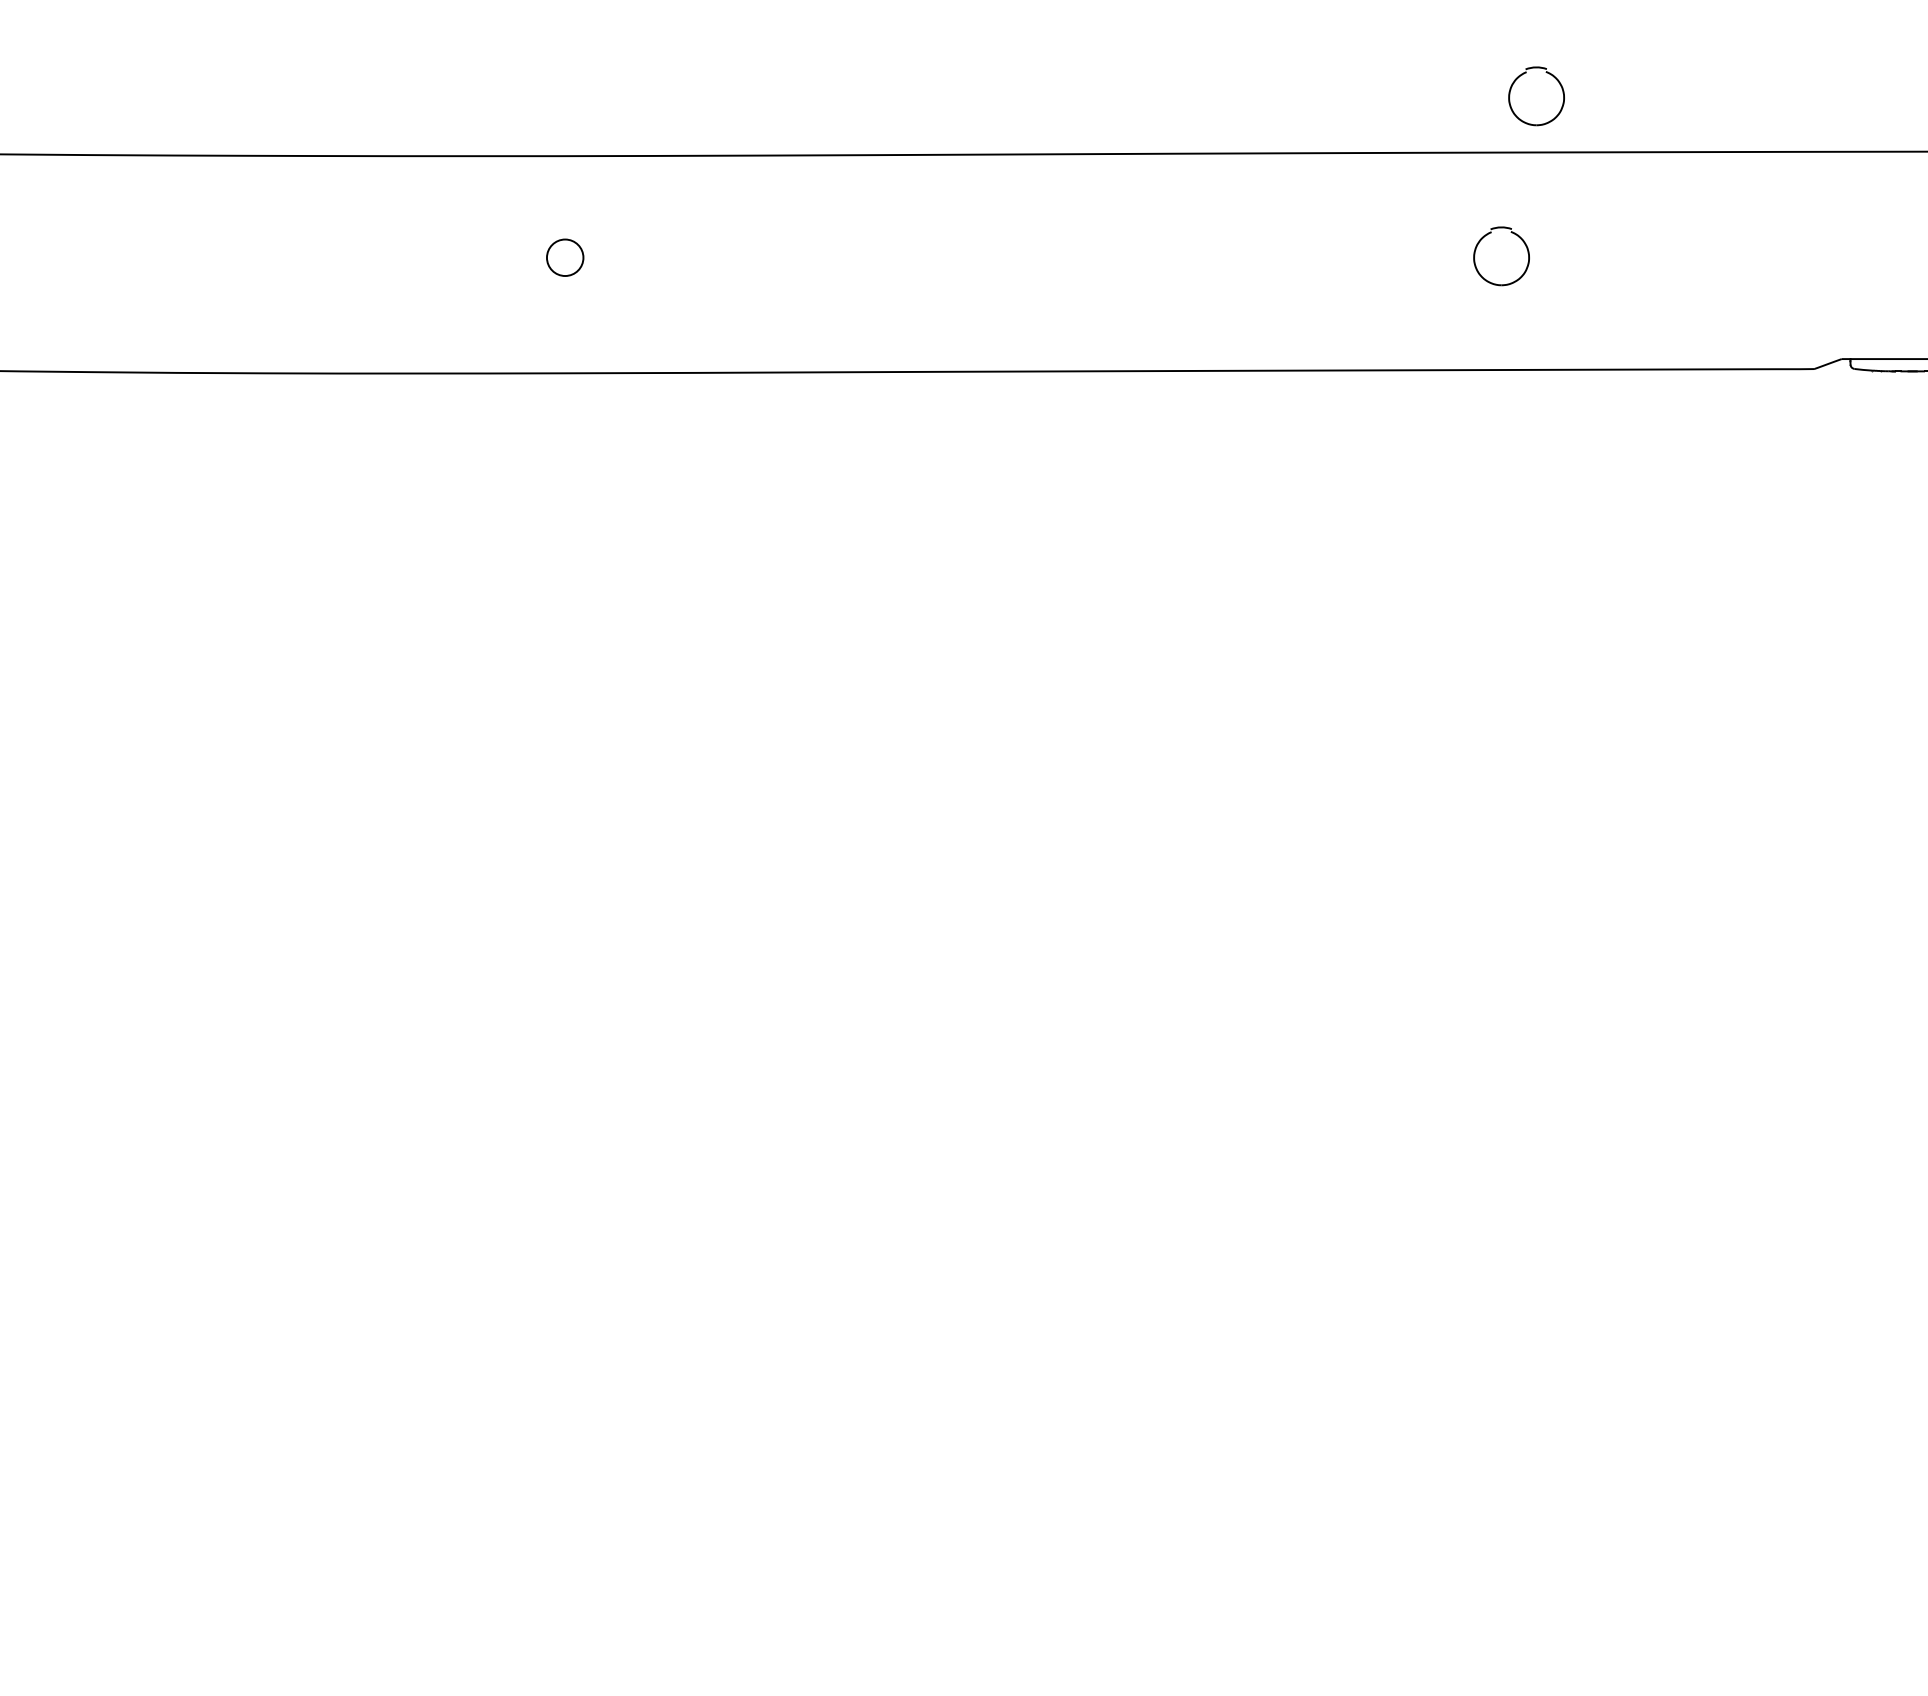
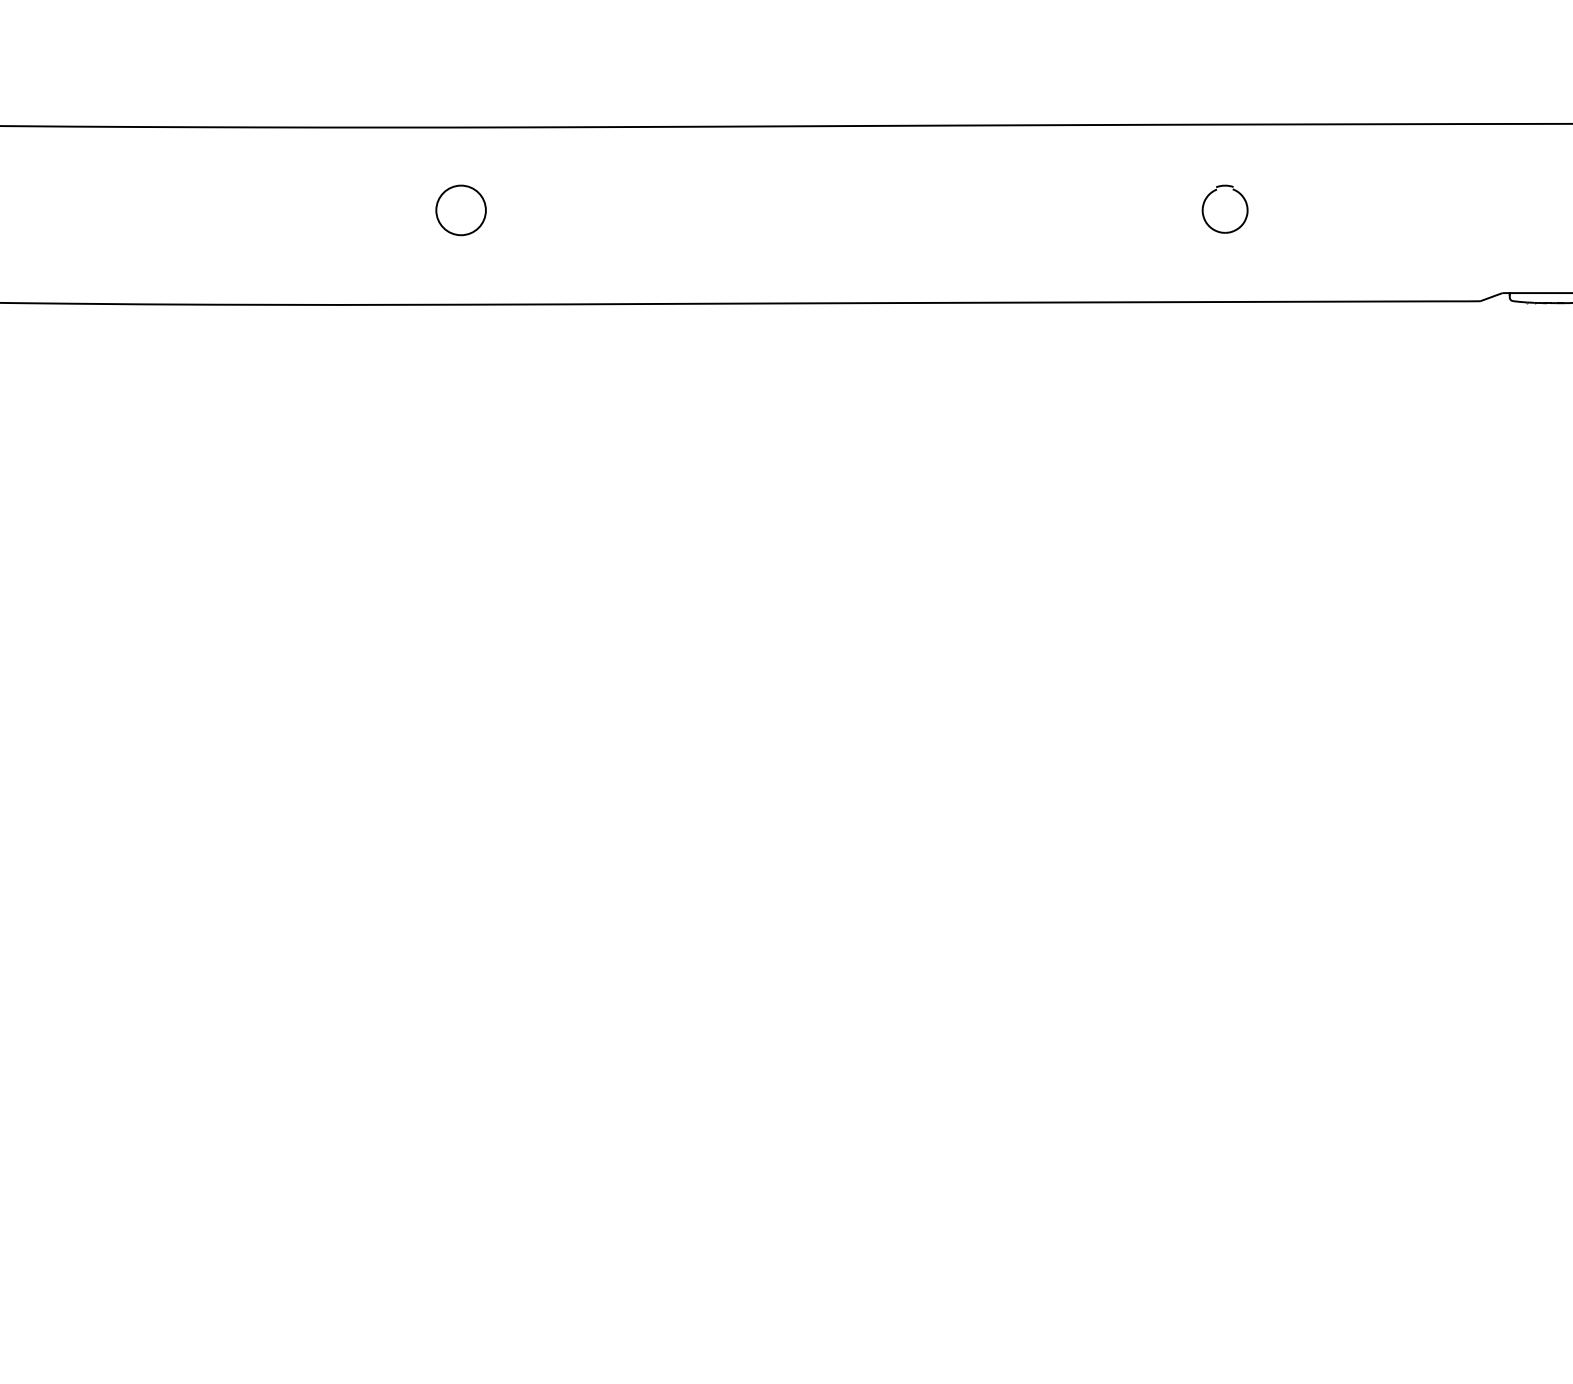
part: (1524, 74) -> (1243, 60), removed
circle: (564, 257) -> (460, 210), size x1.67

